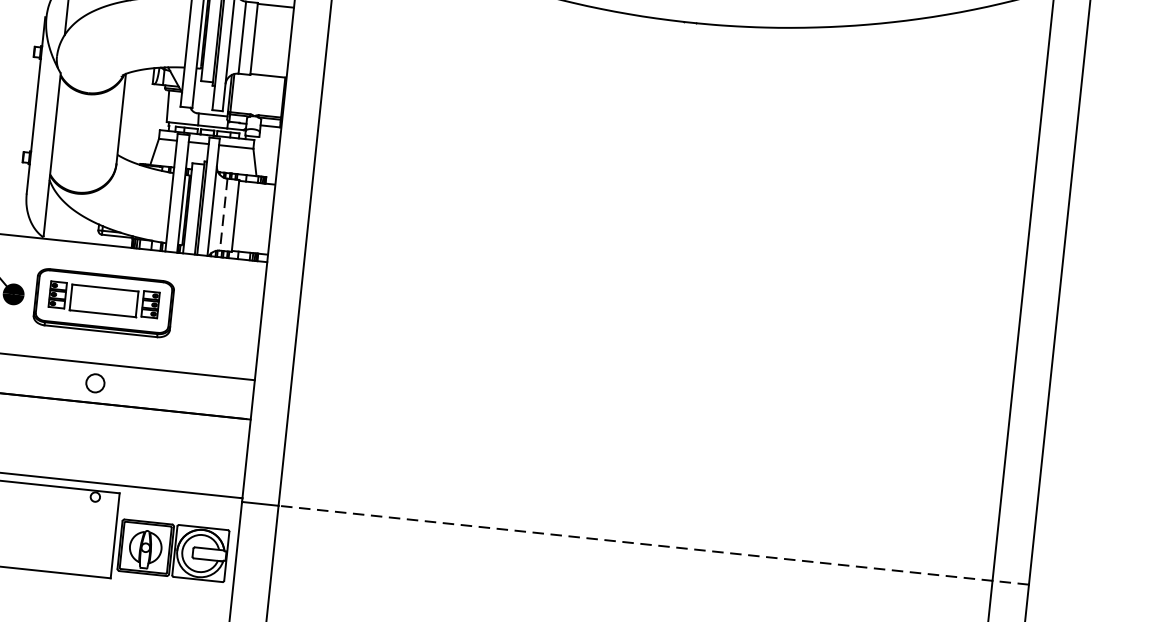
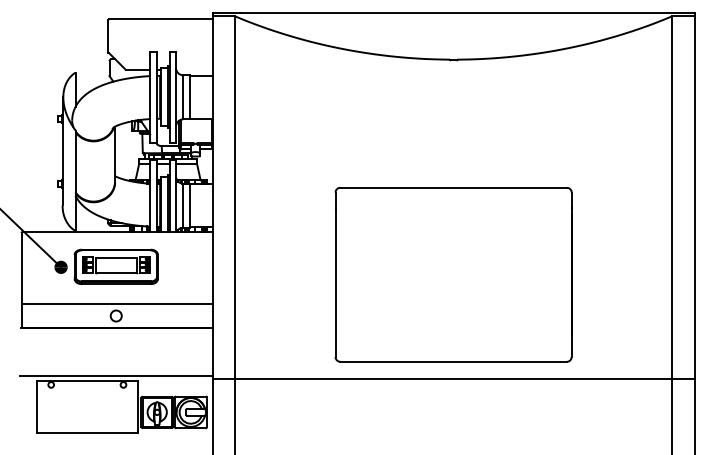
line: (224, 216) -> (183, 206), dashed -> solid
part: (653, 373) -> (453, 274), added
line: (653, 545) -> (464, 378), dashed -> solid

